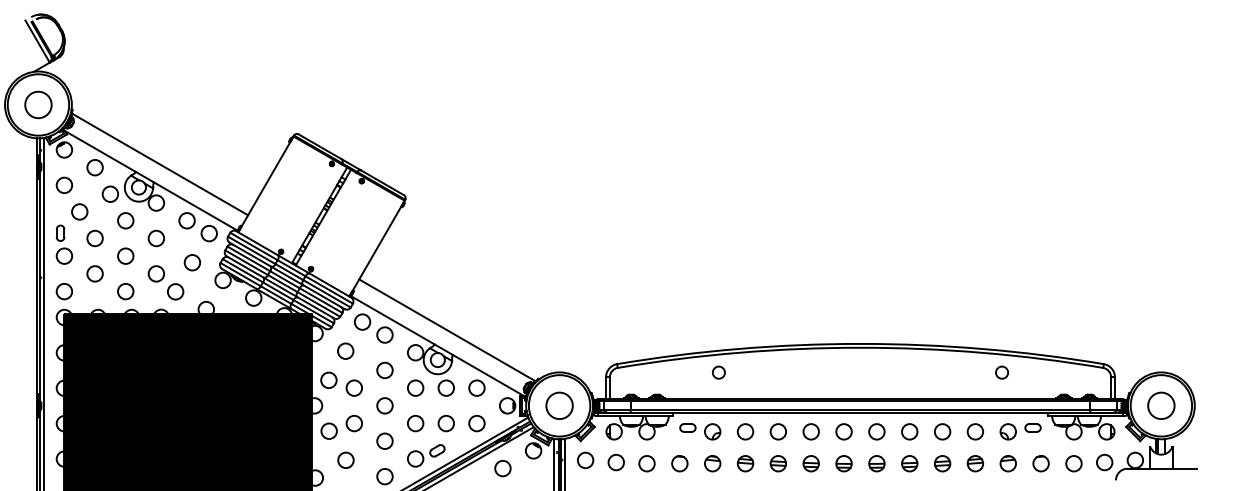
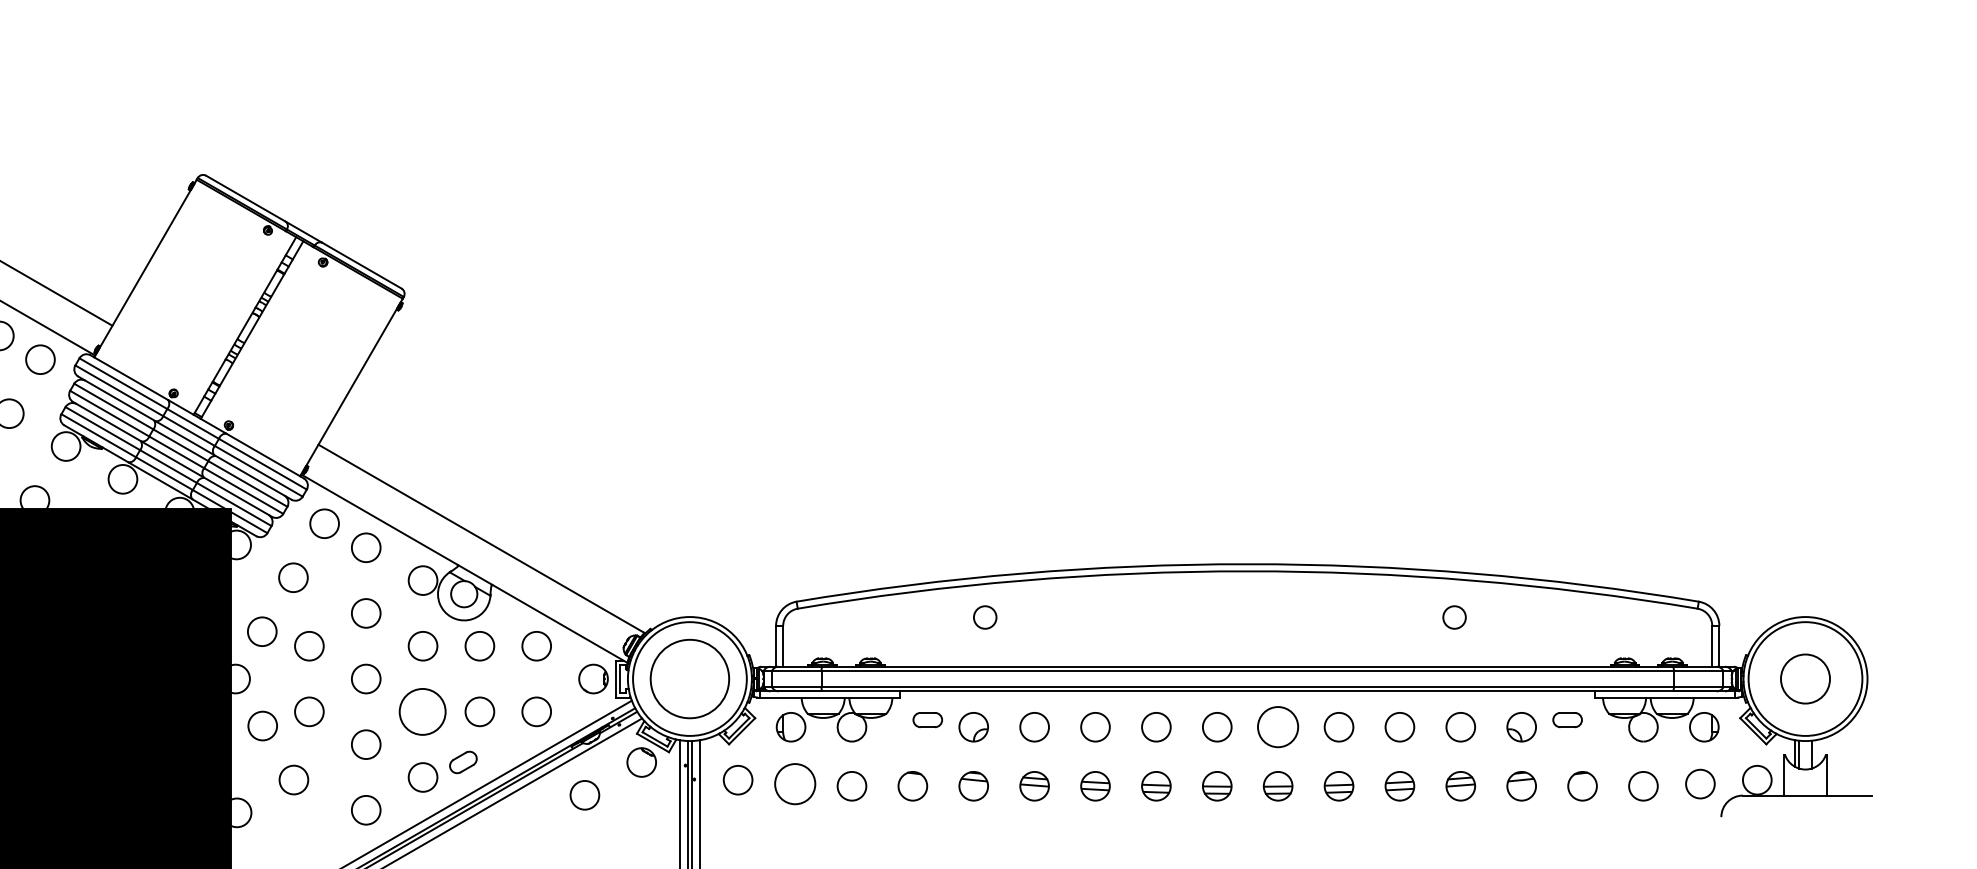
circle: (1001, 372) -> (1453, 617), moved
circle: (559, 405) -> (689, 678), size x1.6
circle: (415, 423) -> (422, 711), size x1.6
circle: (876, 431) -> (1277, 726), size x1.4
circle: (615, 462) -> (793, 784), size x1.4

